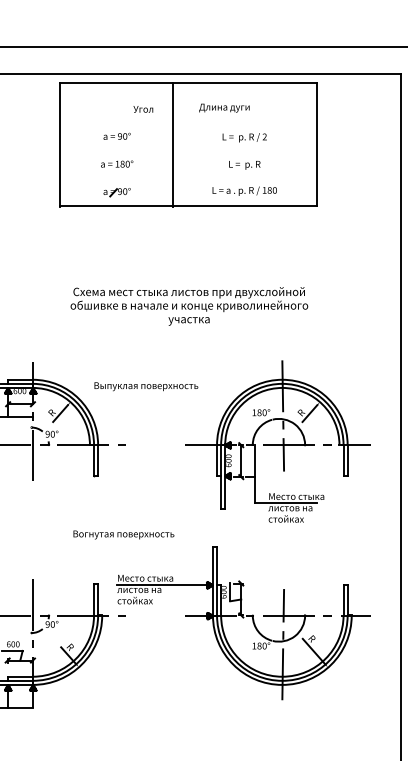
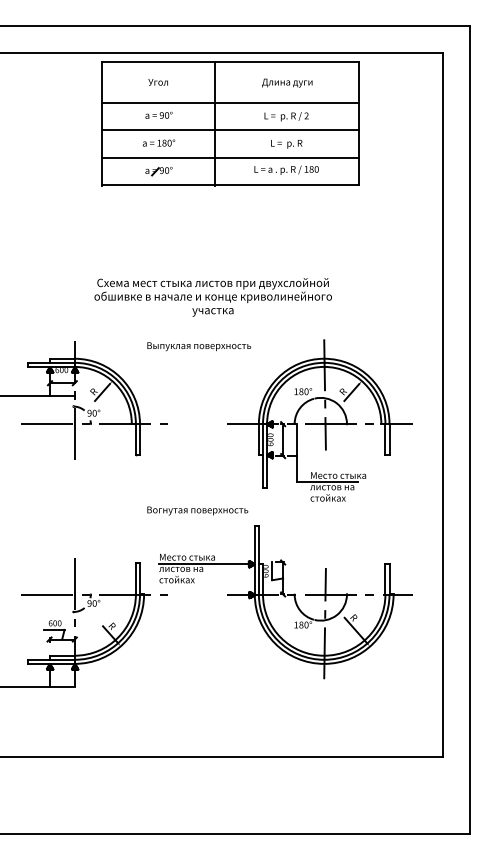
text: (224, 107) -> (287, 82), moved
text: (142, 109) -> (157, 82), moved
line: (187, 124) -> (229, 103), added
line: (187, 151) -> (229, 130), added
line: (187, 178) -> (229, 157), added
text: (188, 306) -> (212, 297), moved
text: (146, 386) -> (199, 346), moved
text: (123, 534) -> (197, 510), moved

